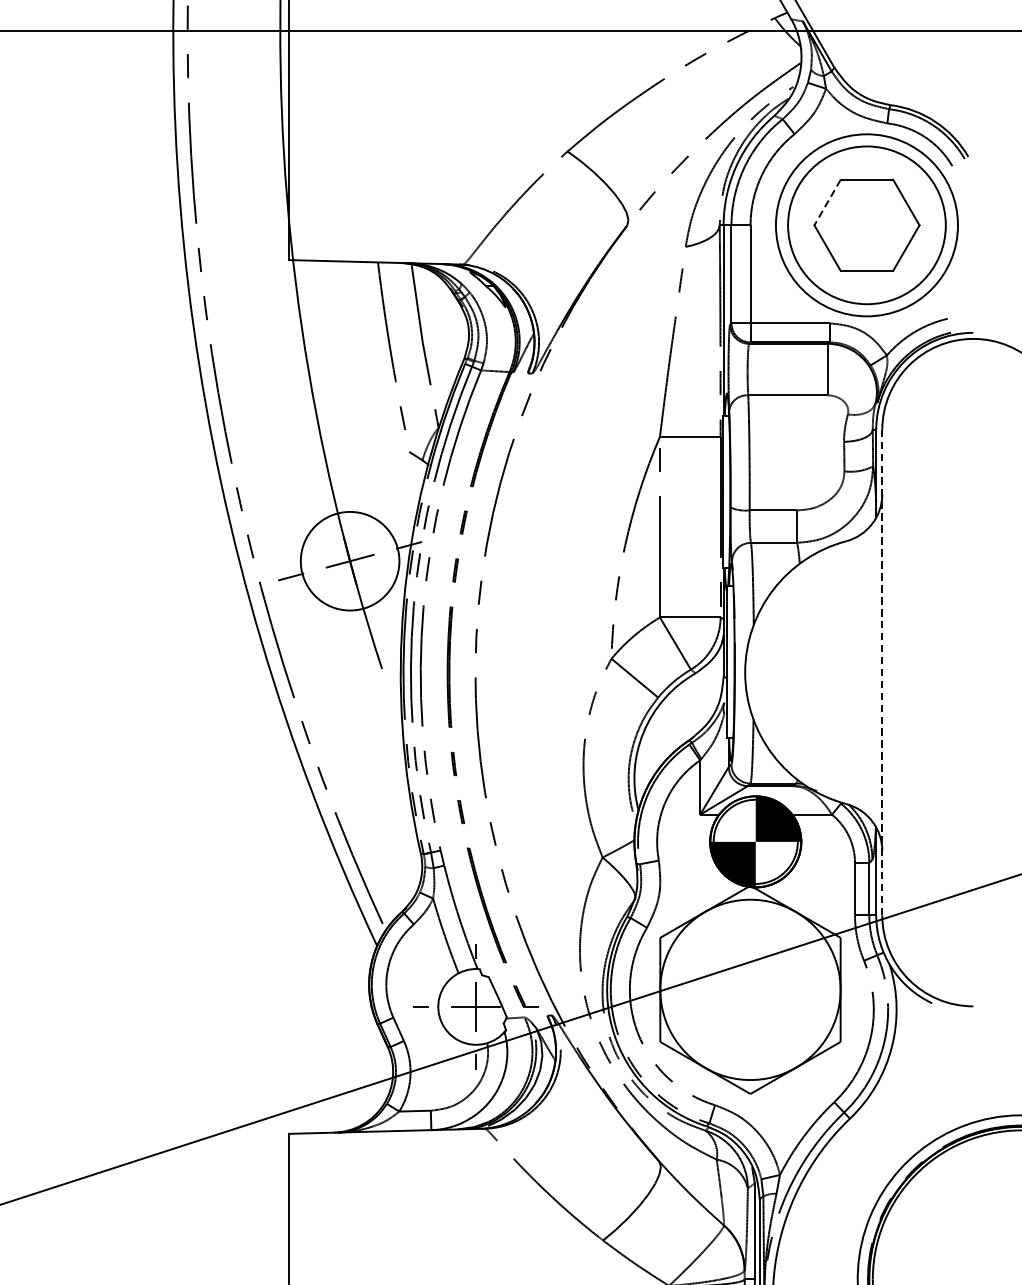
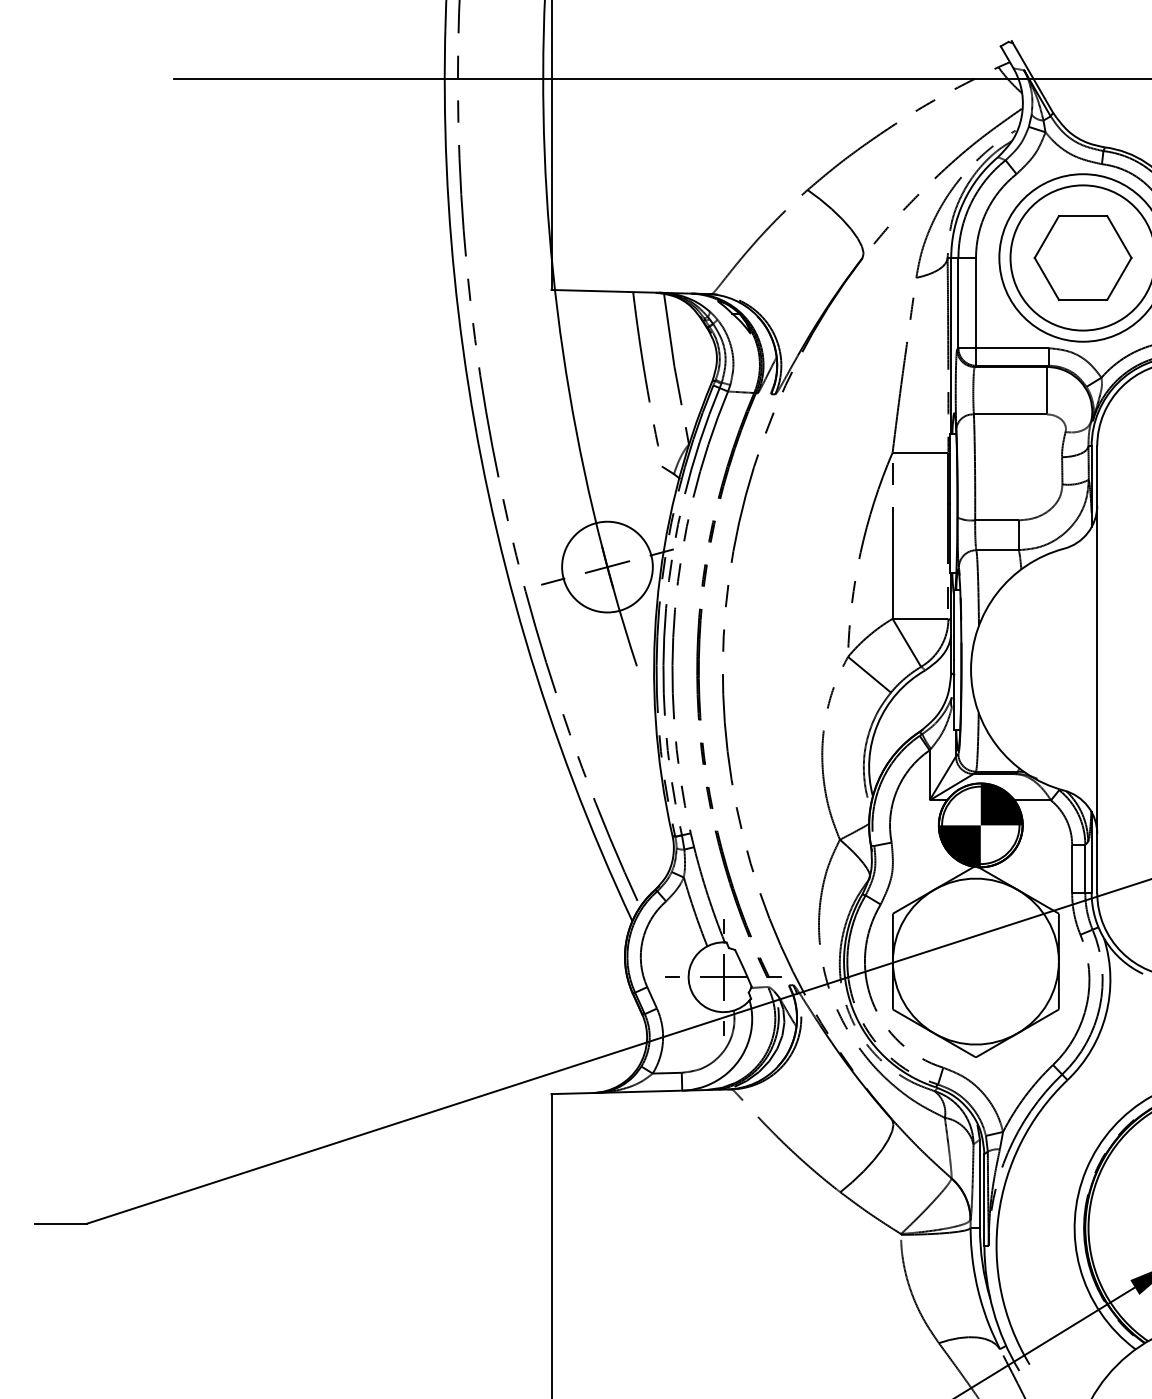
line: (827, 203) -> (1046, 237), dashed -> solid
line: (882, 672) -> (1097, 669), dashed -> solid

